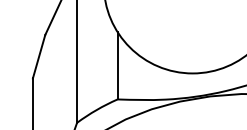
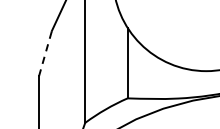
line: (39, 56) -> (45, 53), solid -> dashed

